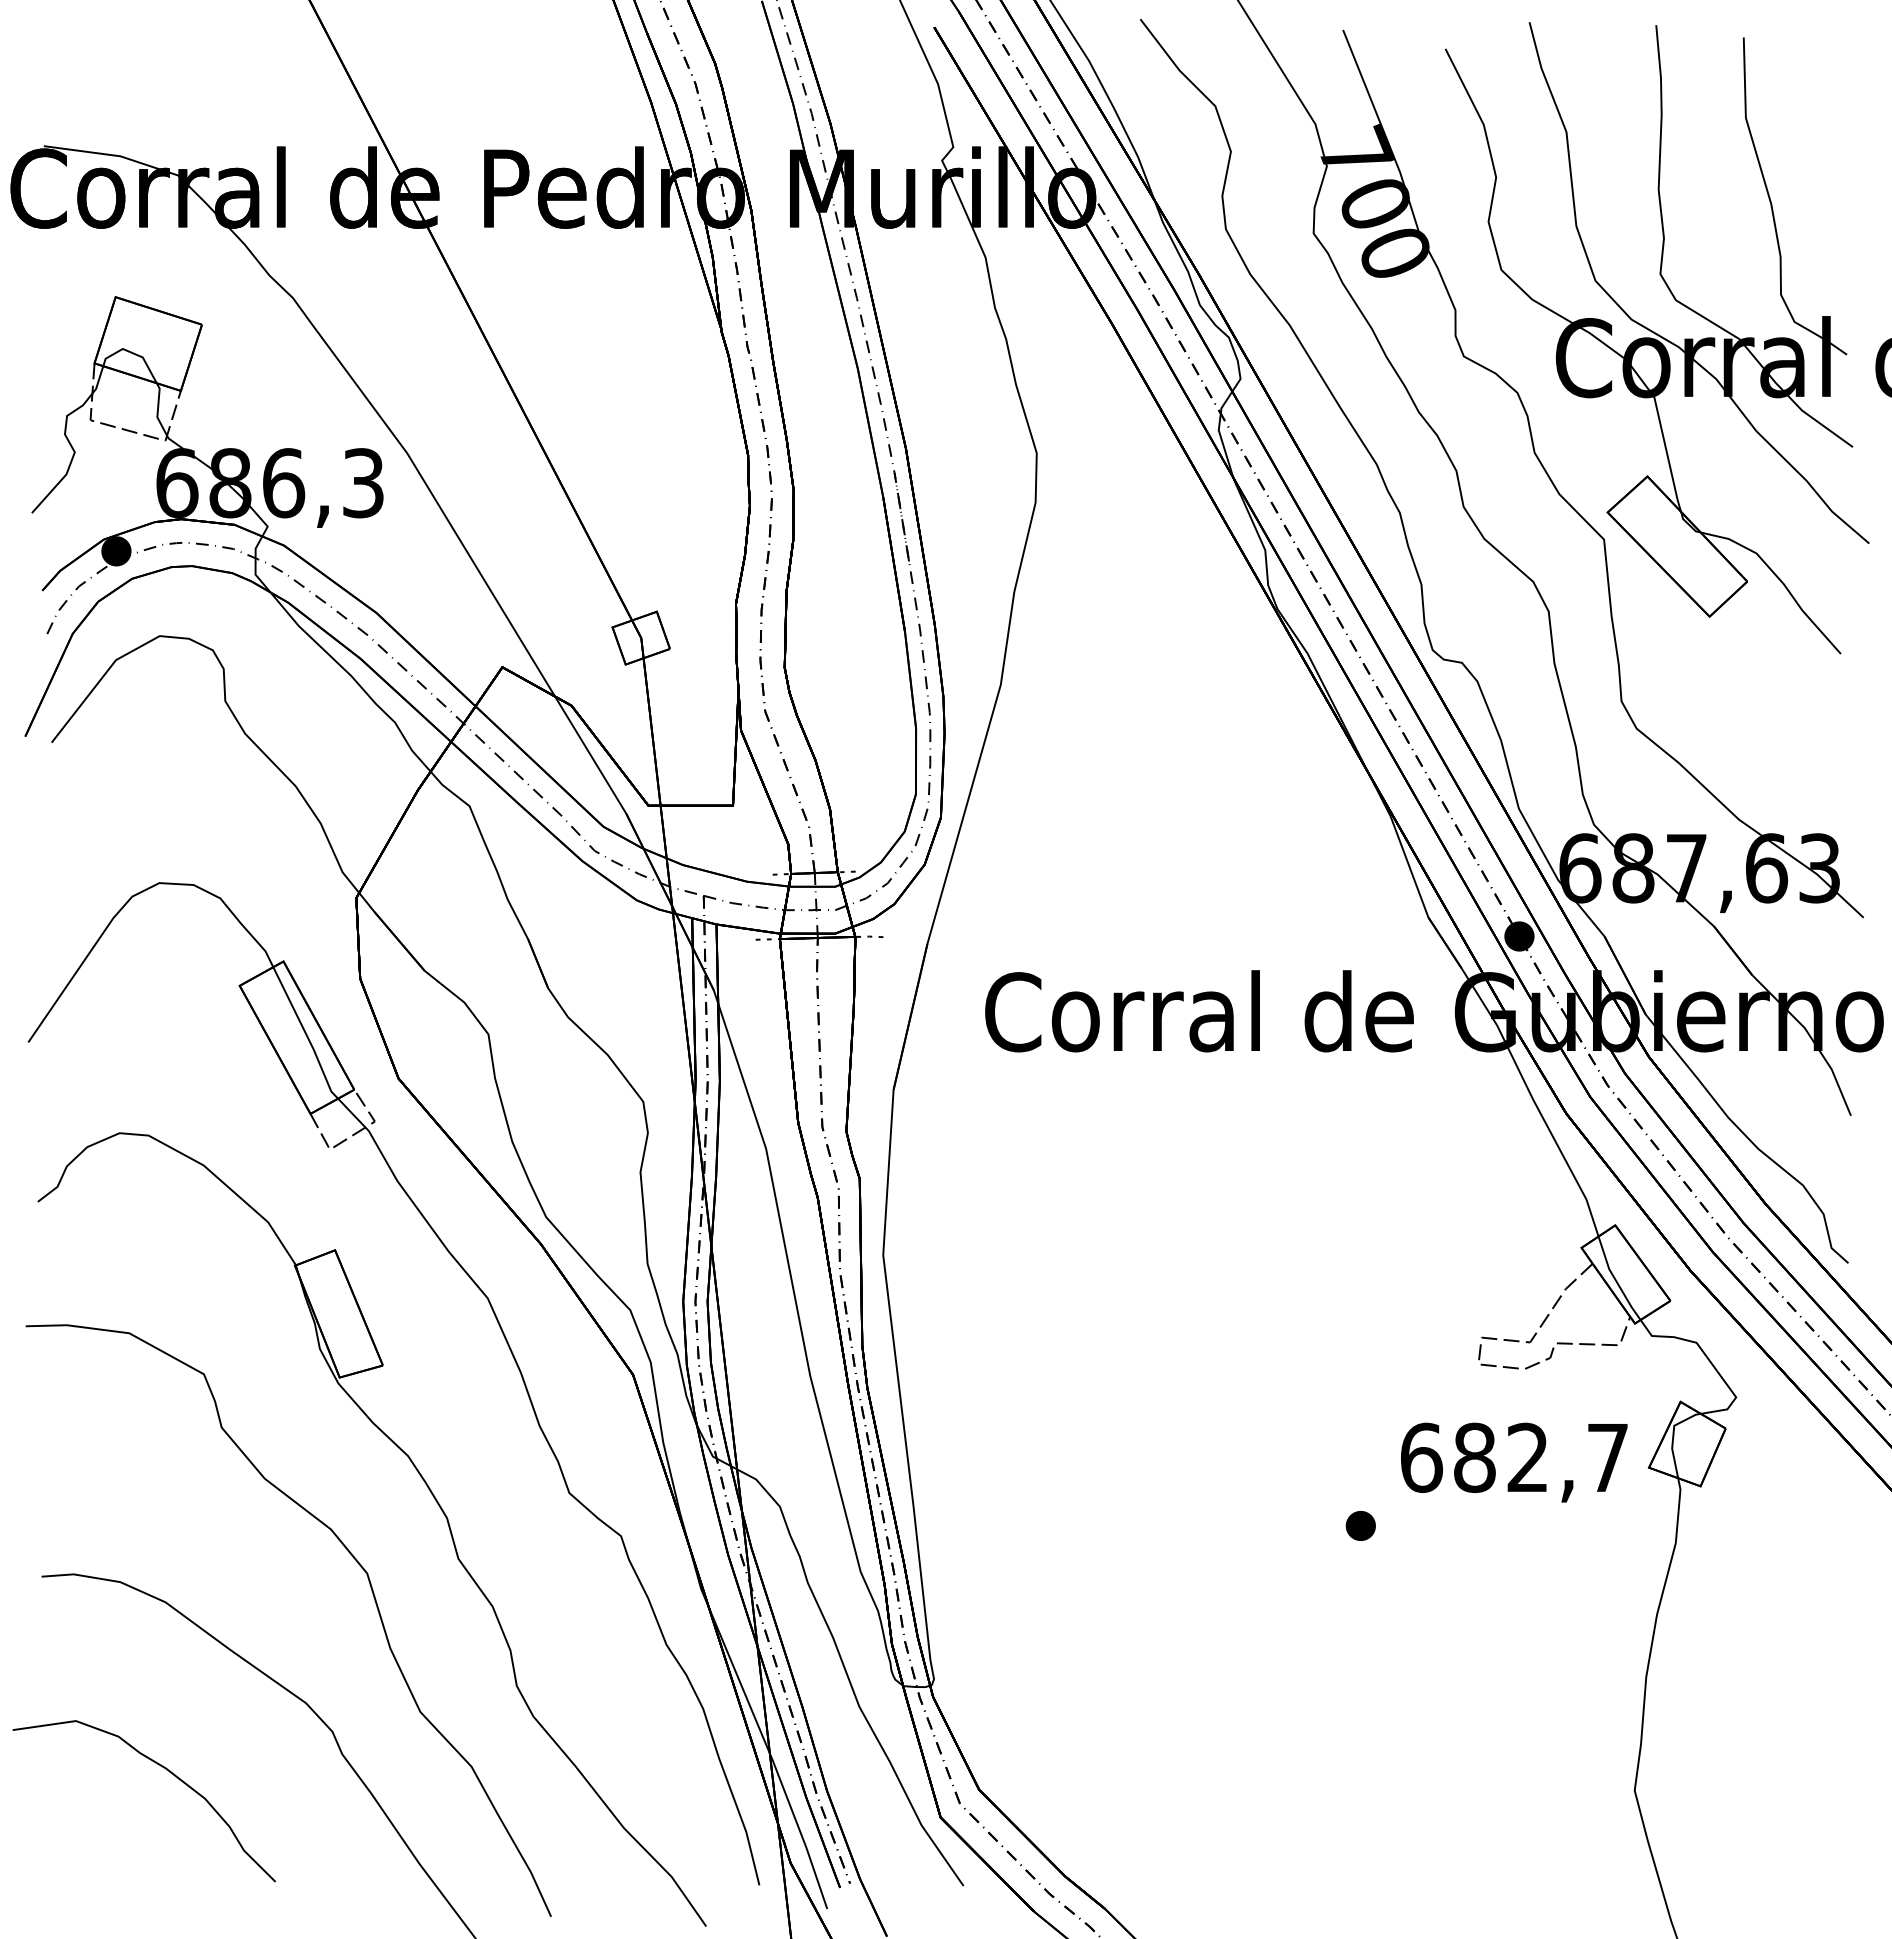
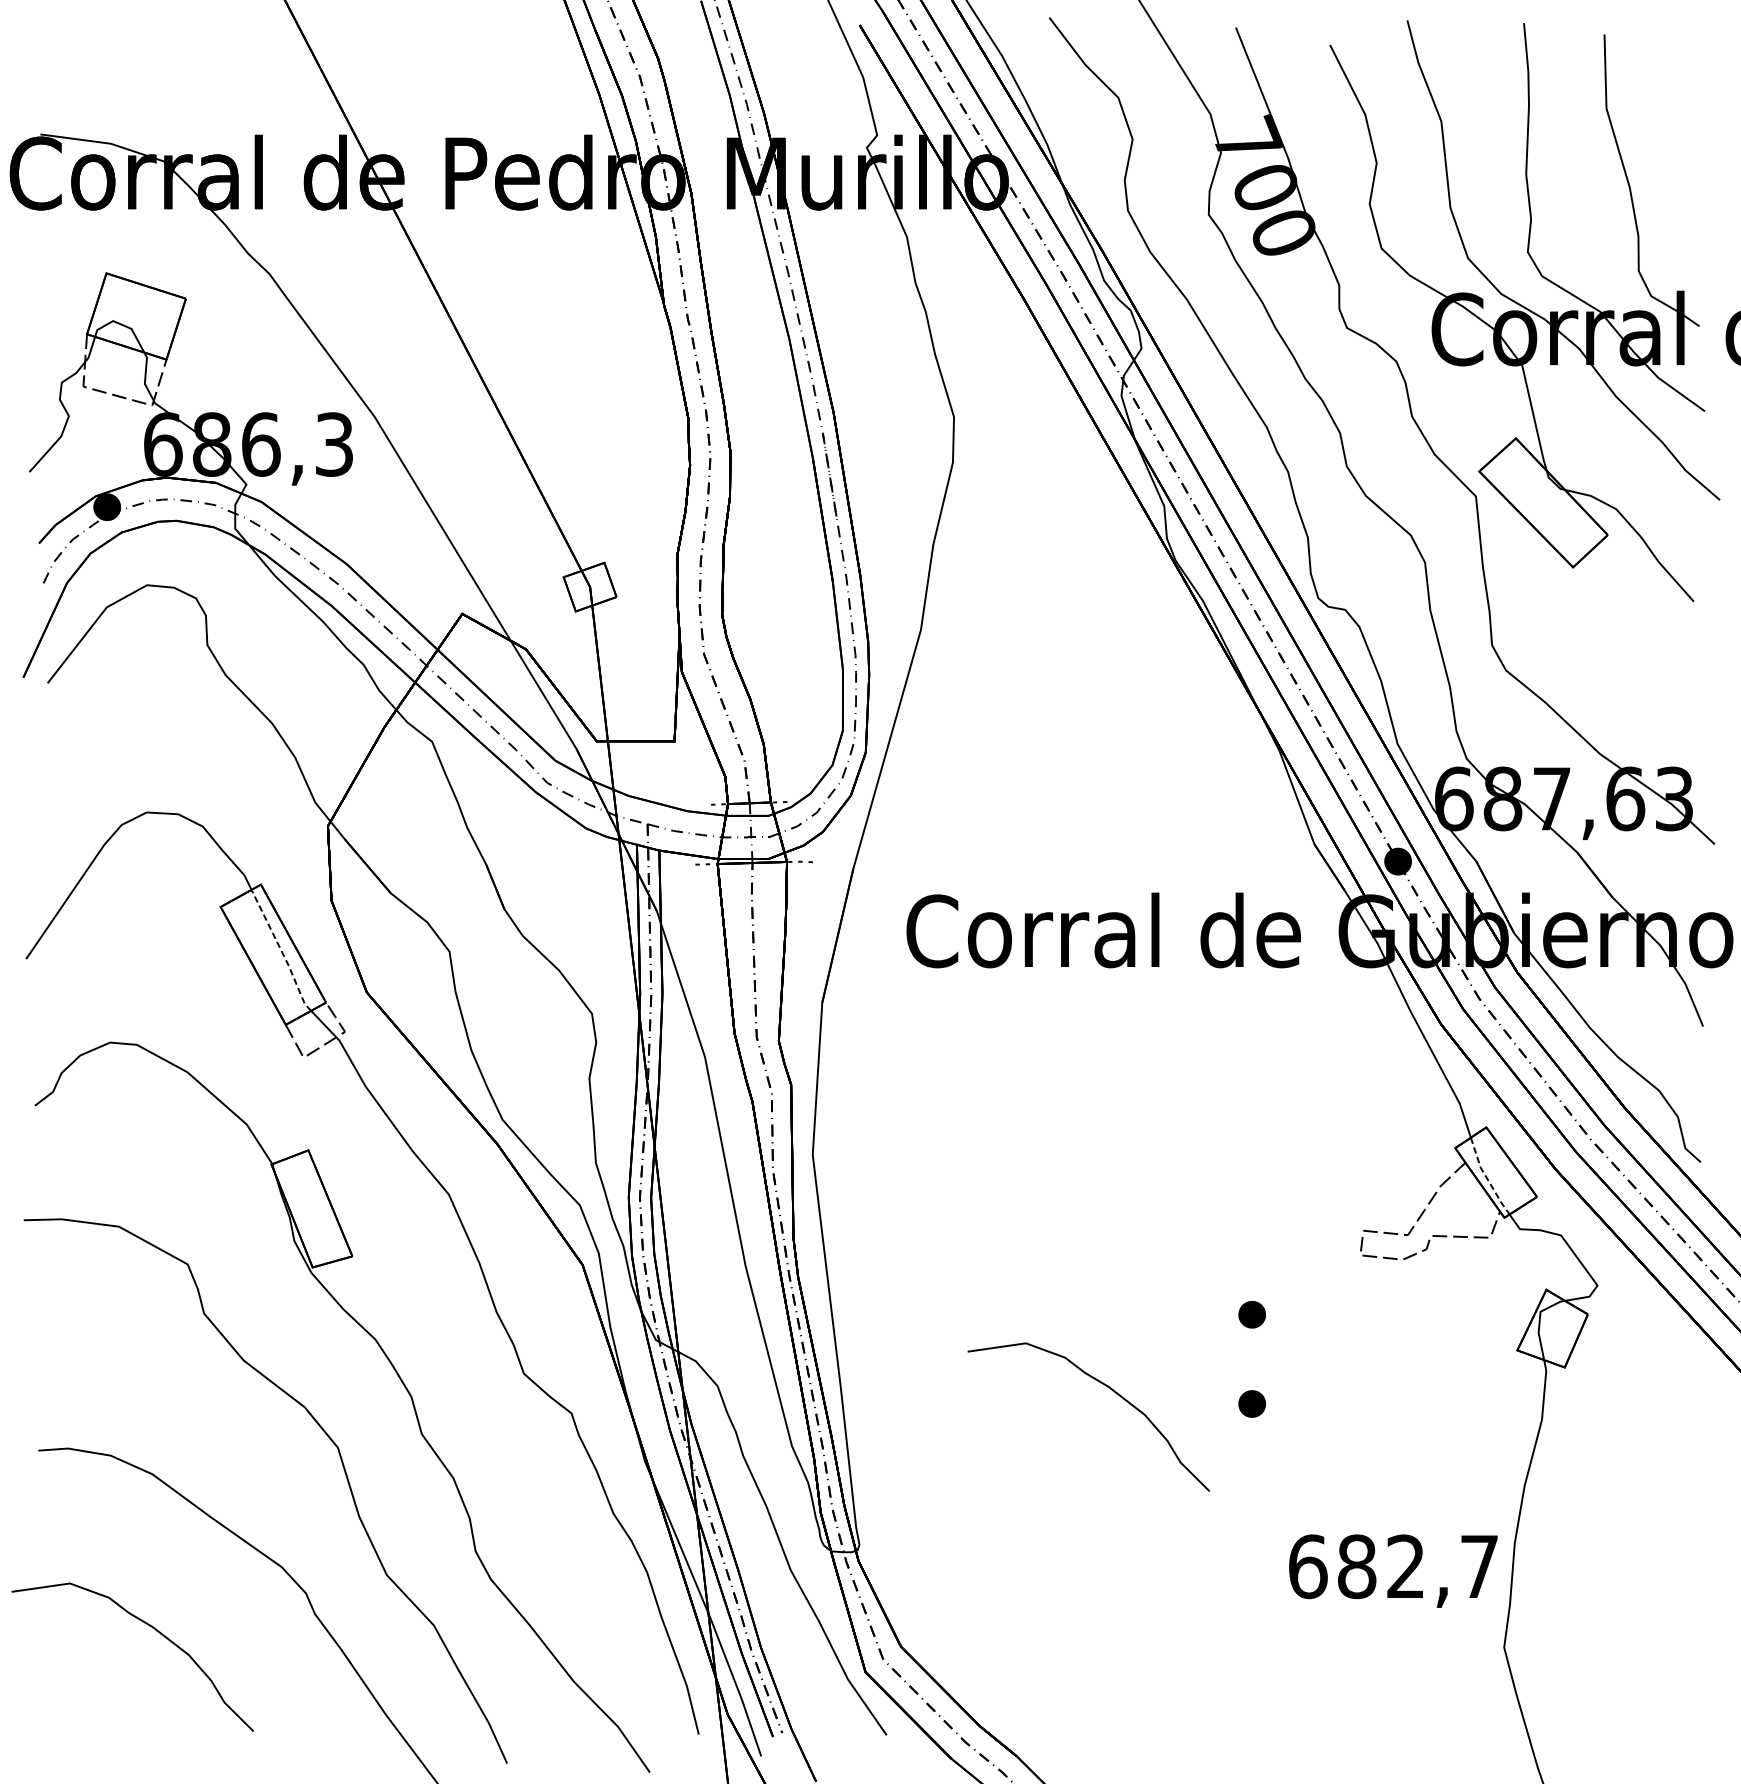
line: (306, 1034) -> (282, 951), solid -> dashed
line: (1615, 1280) -> (1486, 1178), solid -> dashed
part: (1360, 1428) -> (1251, 1314), added
text: (1514, 1462) -> (1393, 1571), moved
curve: (1202, 1507) -> (1106, 1387), added

